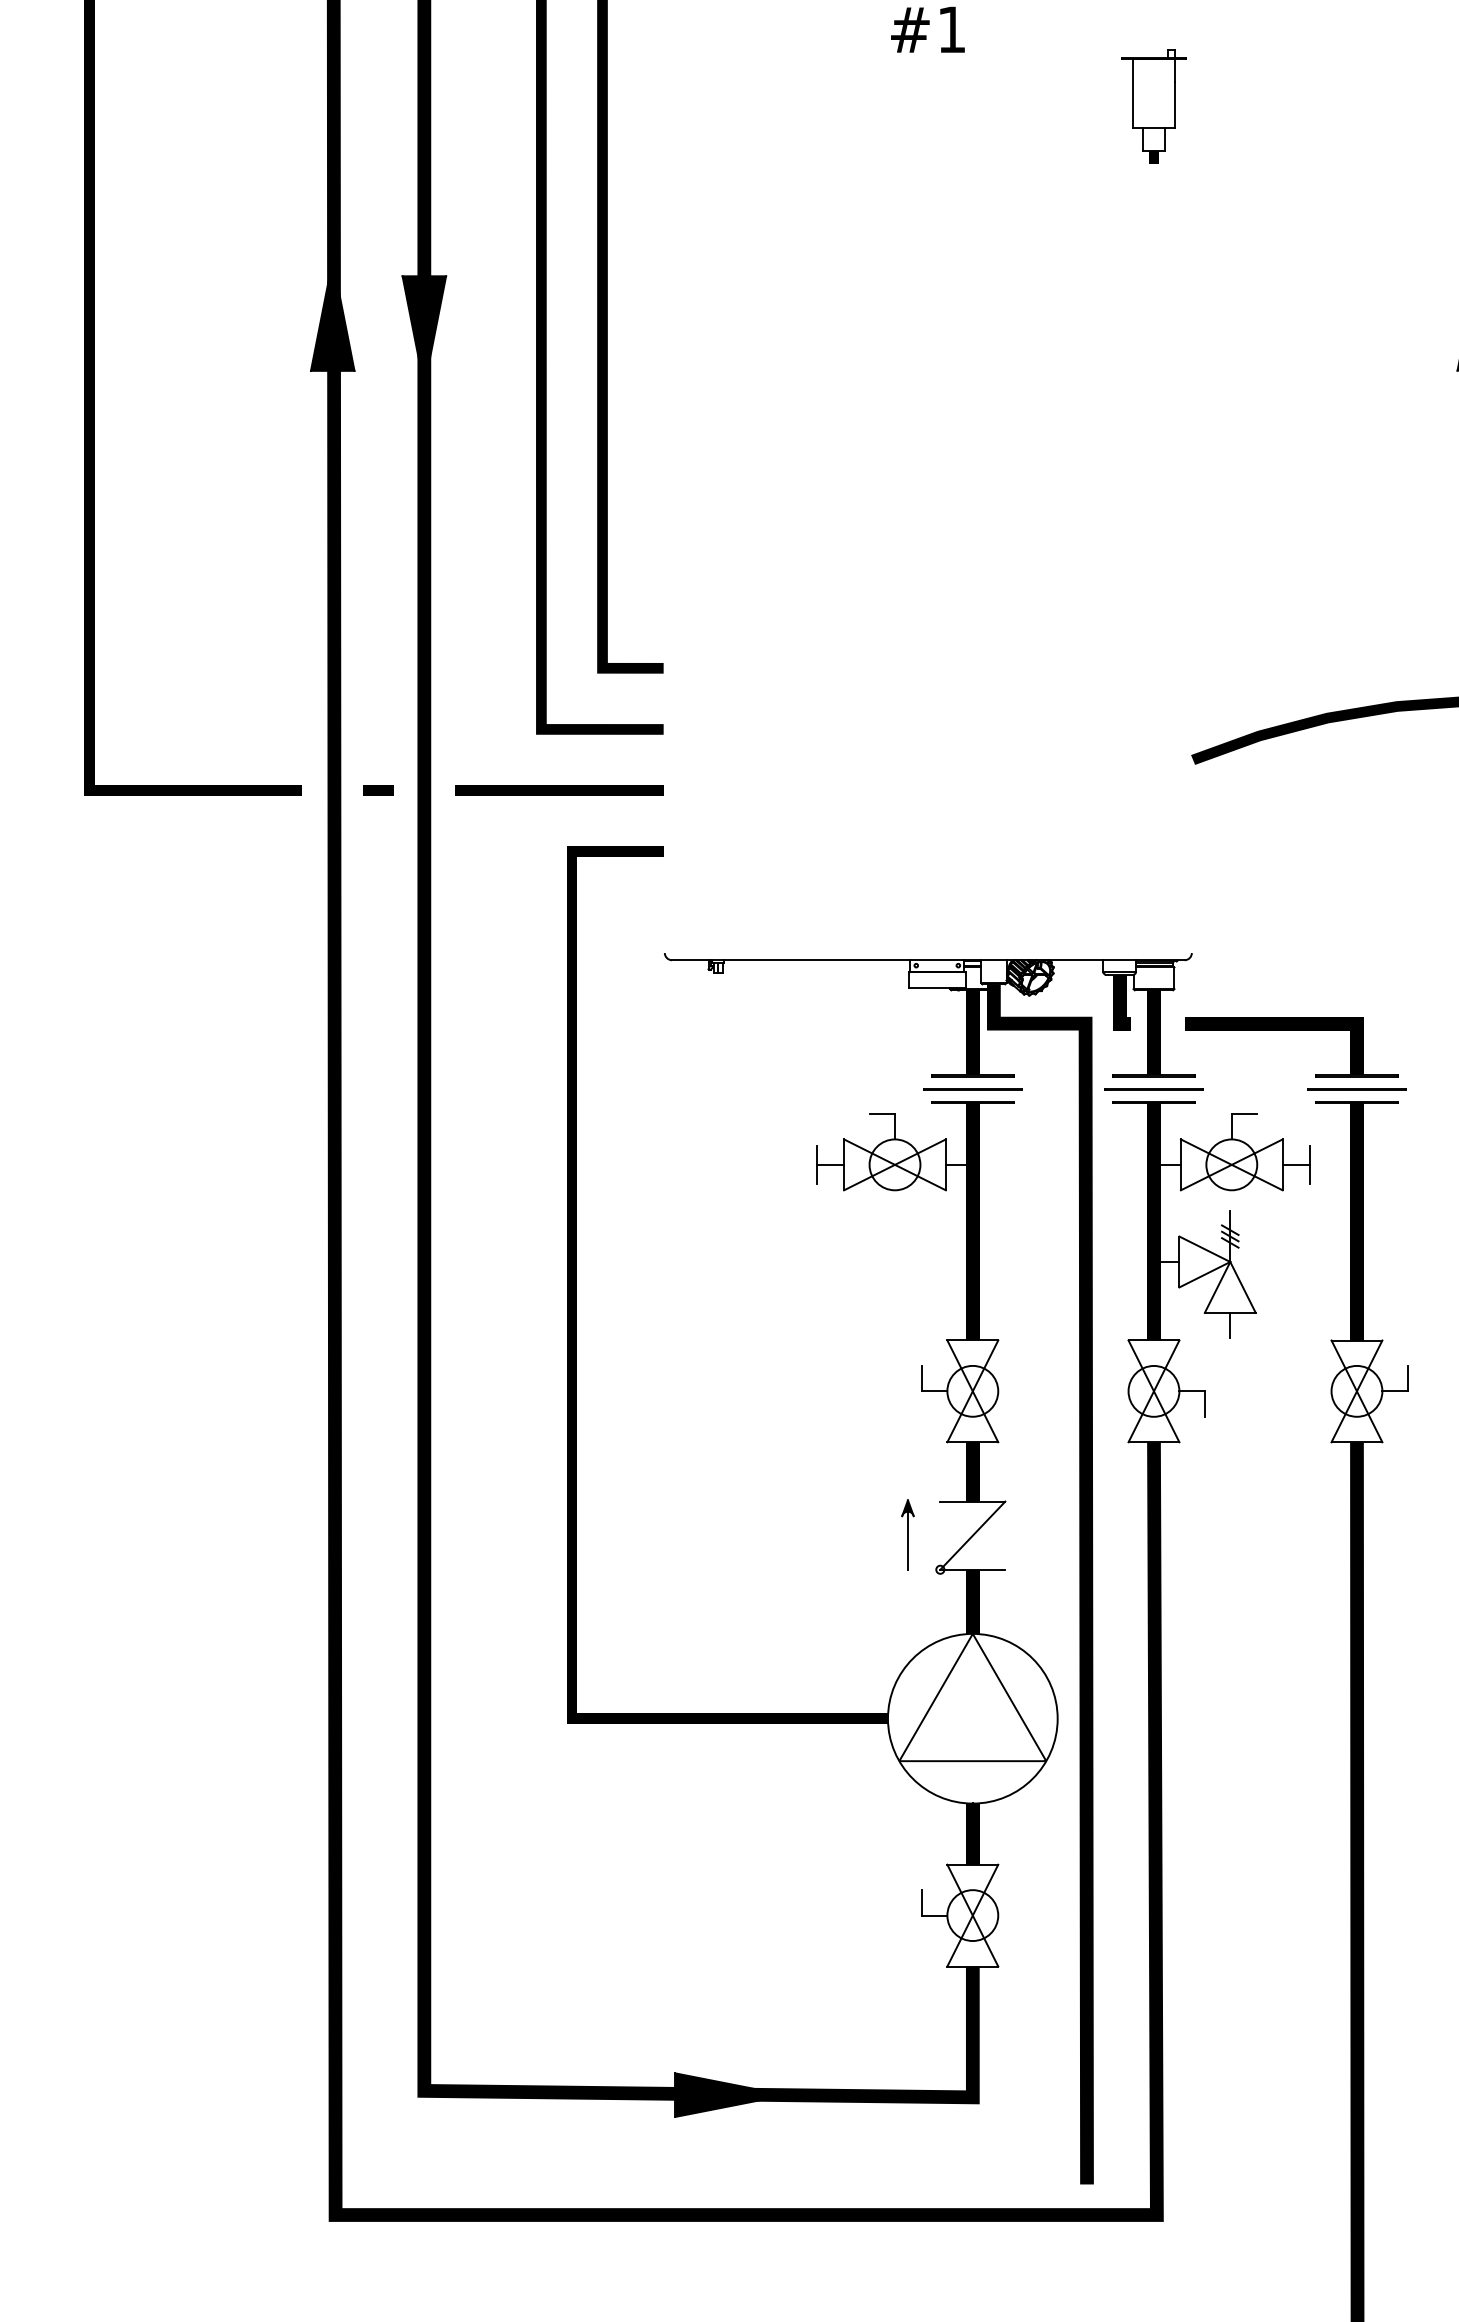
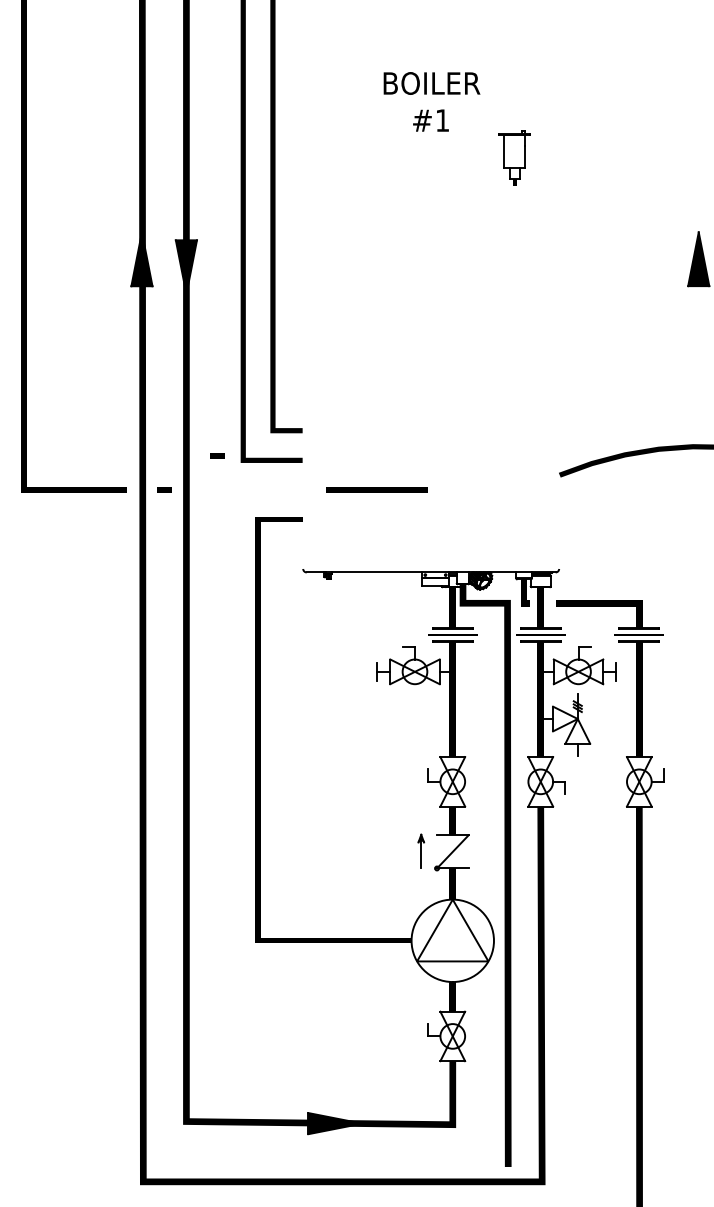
part: (1153, 105) -> (514, 157), moved
line: (488, 719) -> (217, 455), added
line: (558, 789) -> (376, 489), moved

